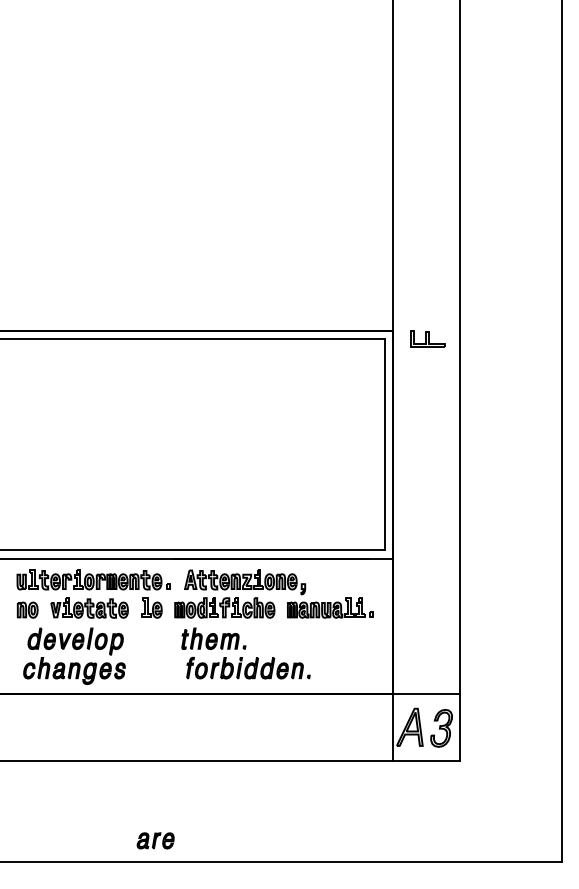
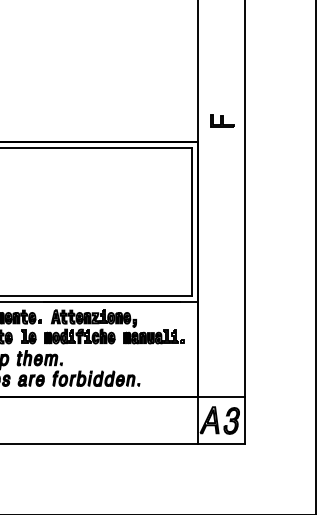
part: (427, 338) -> (221, 120), moved
part: (213, 638) -> (39, 357), moved
part: (155, 840) -> (31, 380), moved

